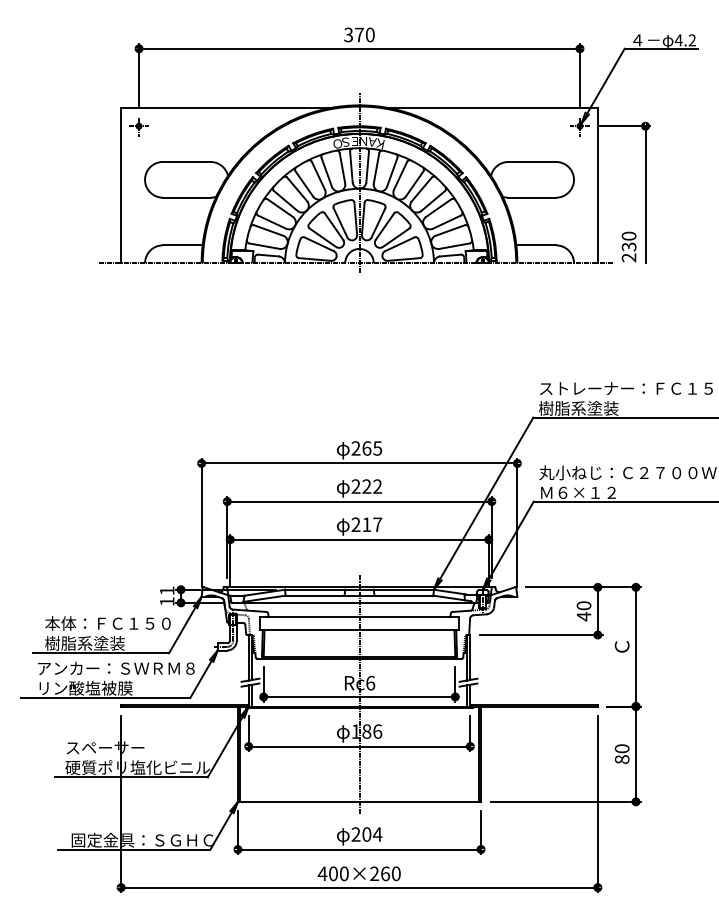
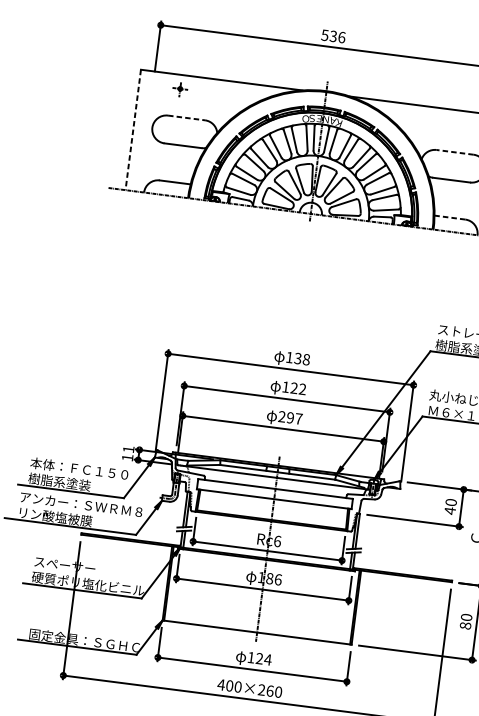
text: (359, 34) -> (333, 36), 370 -> 536
part: (138, 127) -> (179, 89), moved
line: (186, 161) -> (186, 117), solid -> dashed
line: (532, 161) -> (455, 152), solid -> dashed
line: (121, 186) -> (133, 130), solid -> dashed
line: (536, 245) -> (450, 217), solid -> dashed
text: (366, 448) -> (297, 358), 265 -> 138
text: (355, 486) -> (285, 387), 222 -> 122
text: (366, 524) -> (290, 417), 217 -> 297
text: (361, 834) -> (255, 658), 204 -> 124

